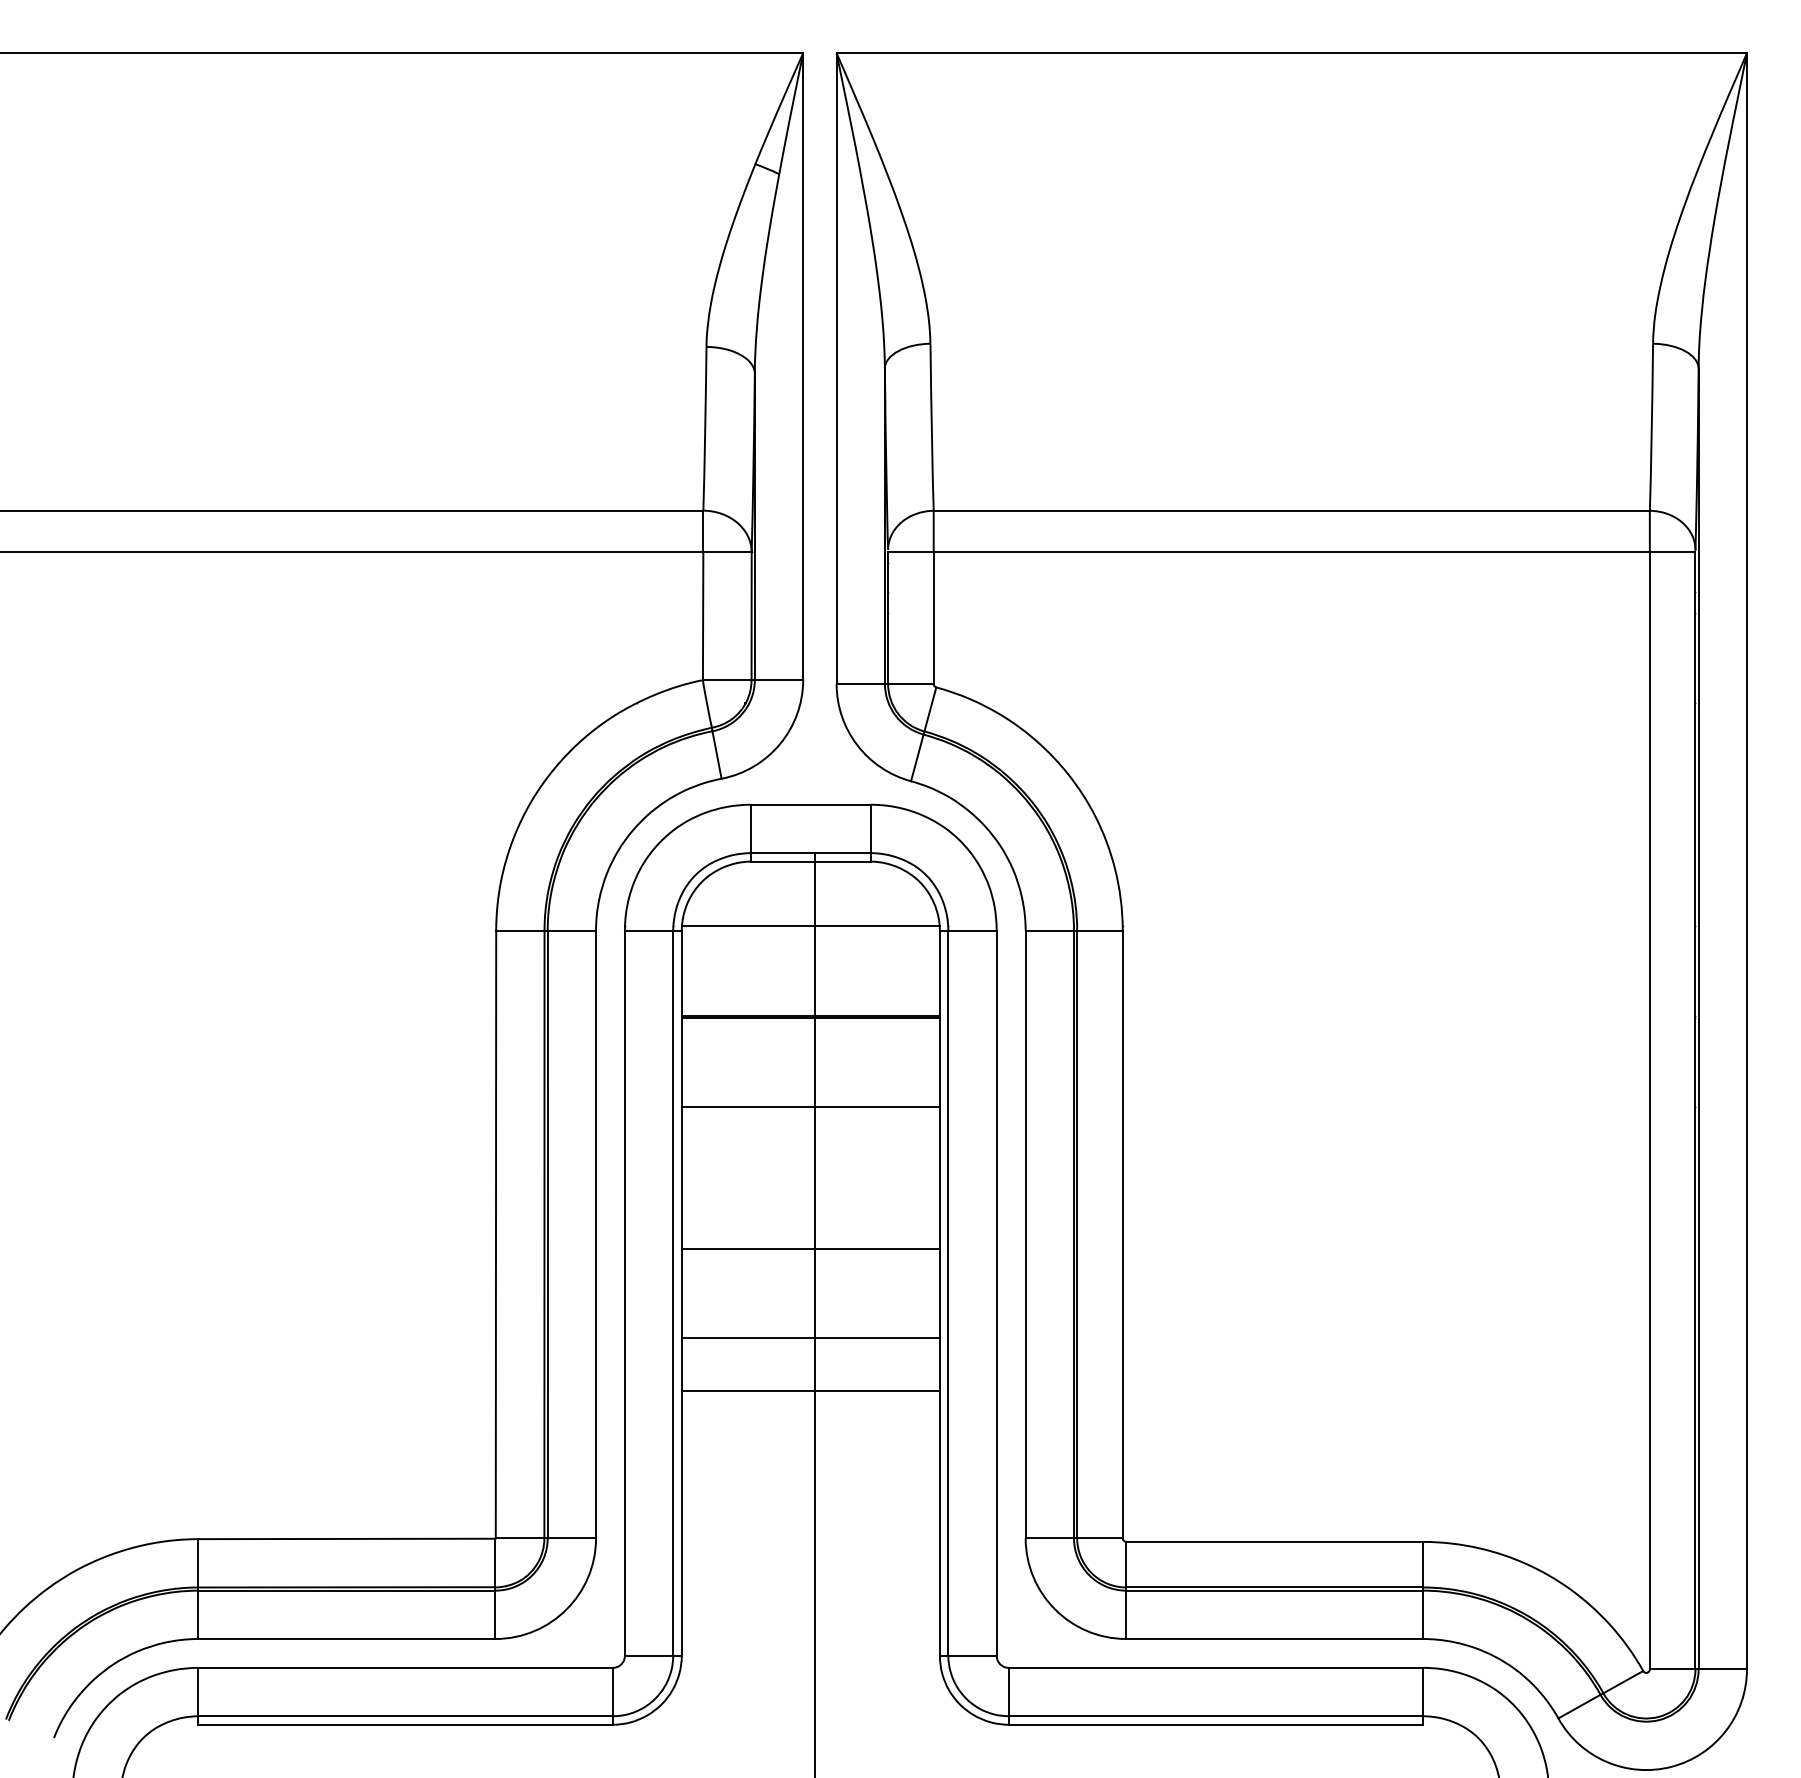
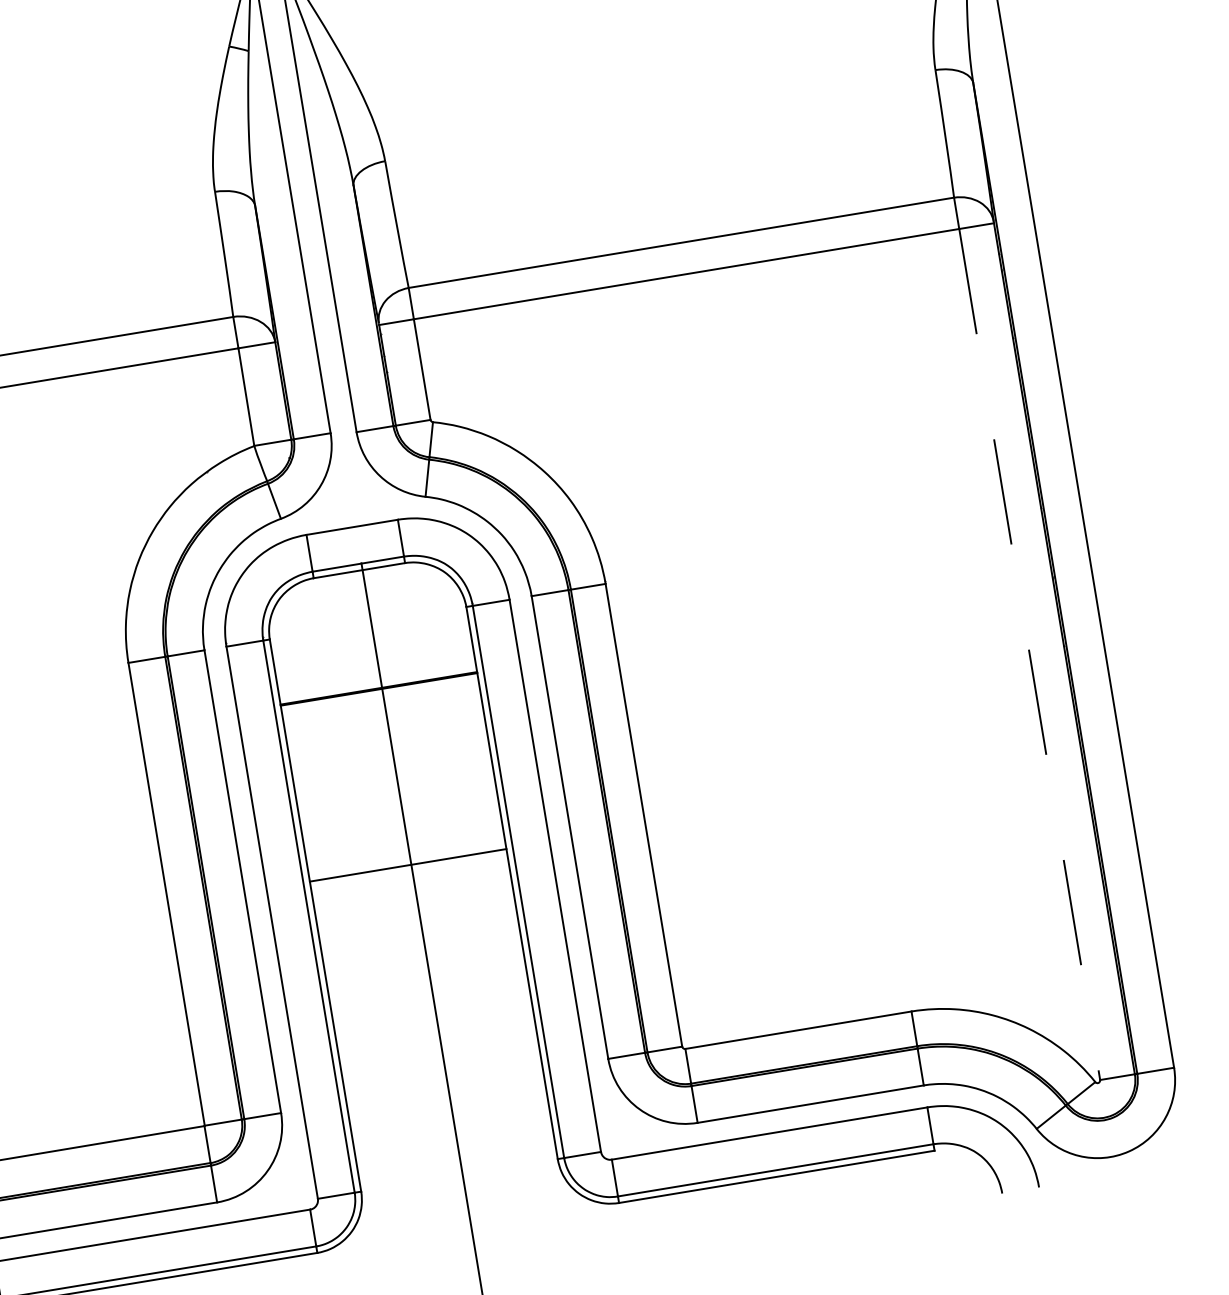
line: (810, 926) -> (367, 620), removed
line: (810, 1107) -> (390, 757), removed
line: (1649, 1110) -> (1029, 654), solid -> dashed
line: (810, 1337) -> (419, 933), removed
line: (810, 1391) -> (425, 974), removed

